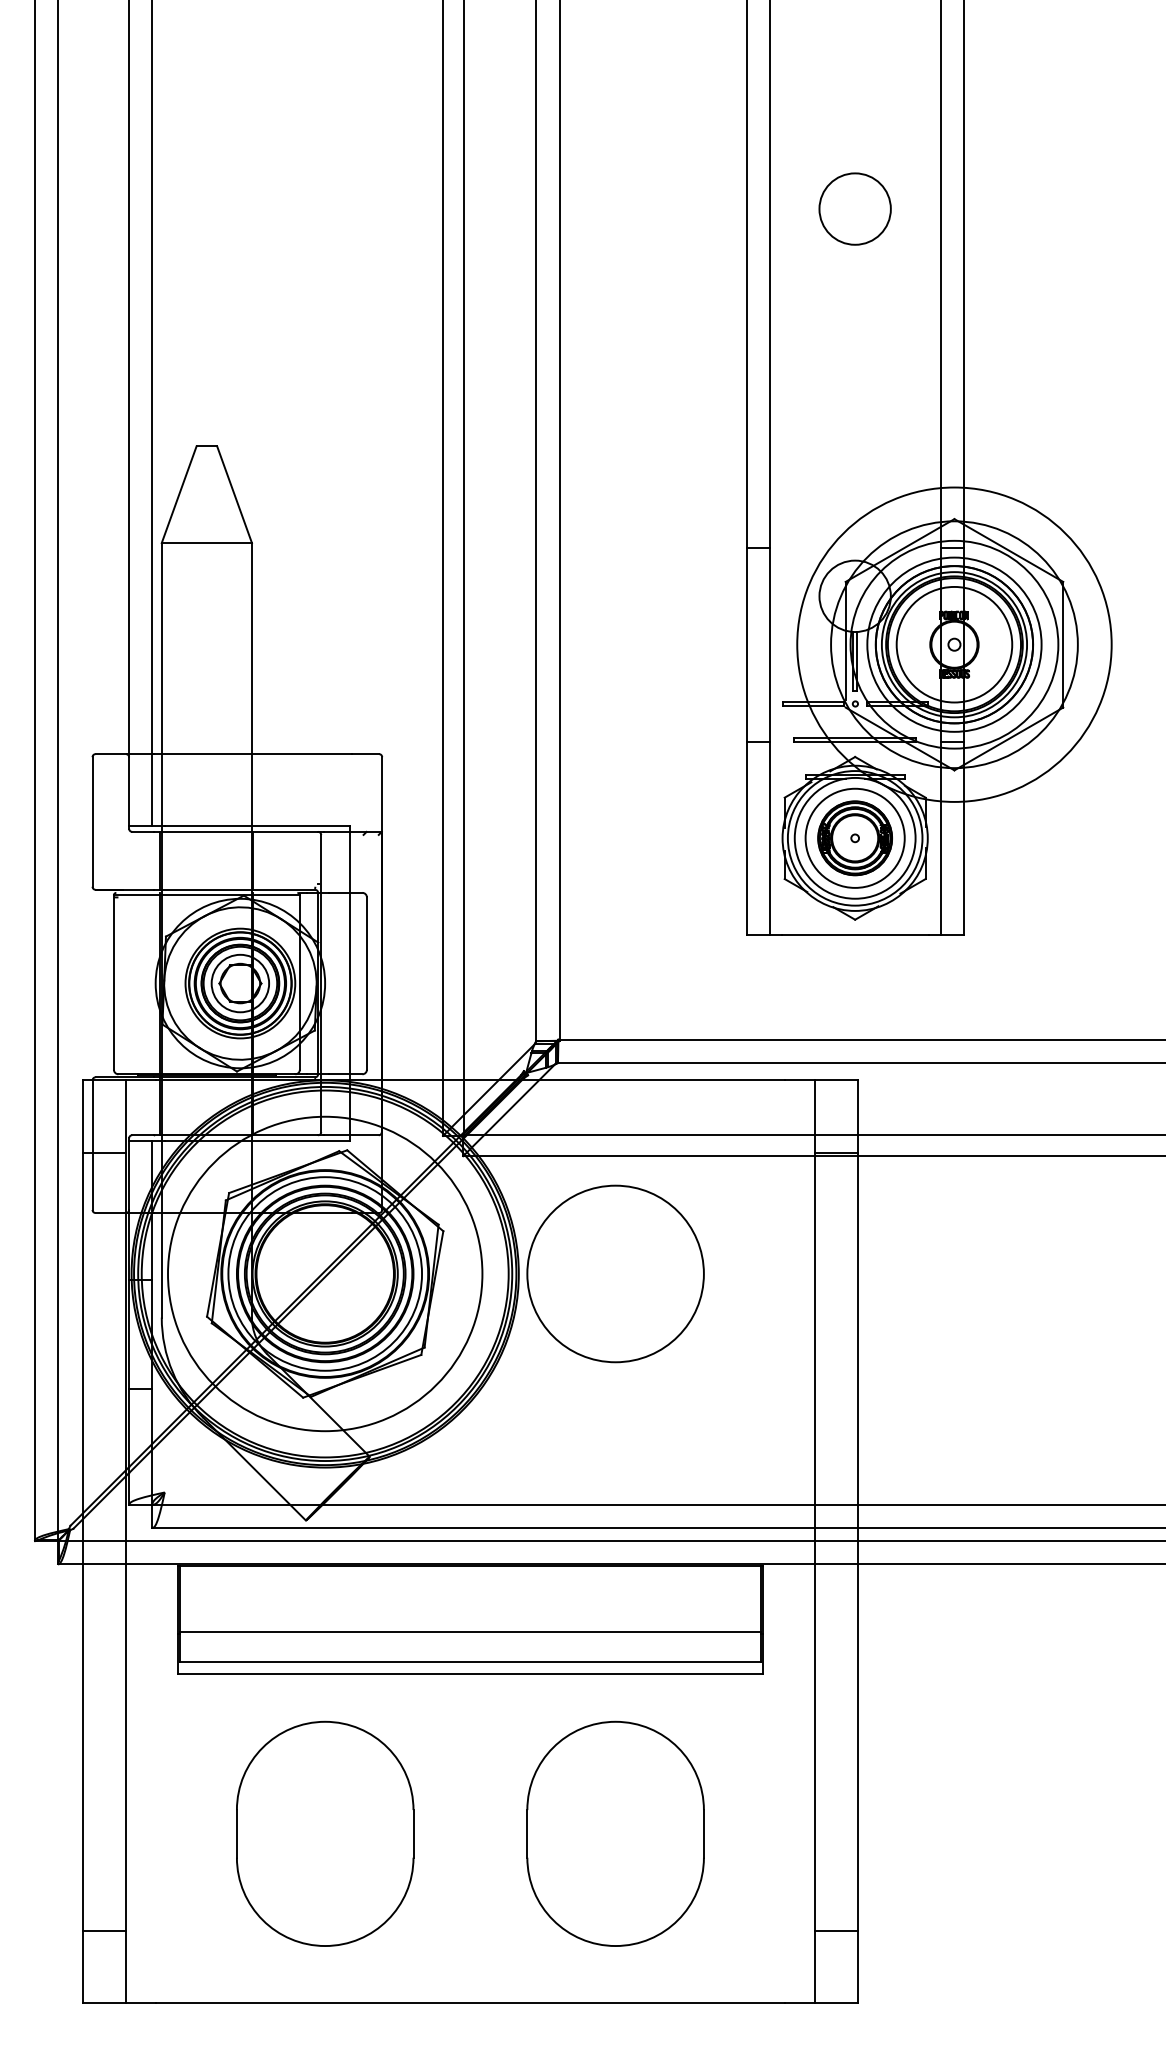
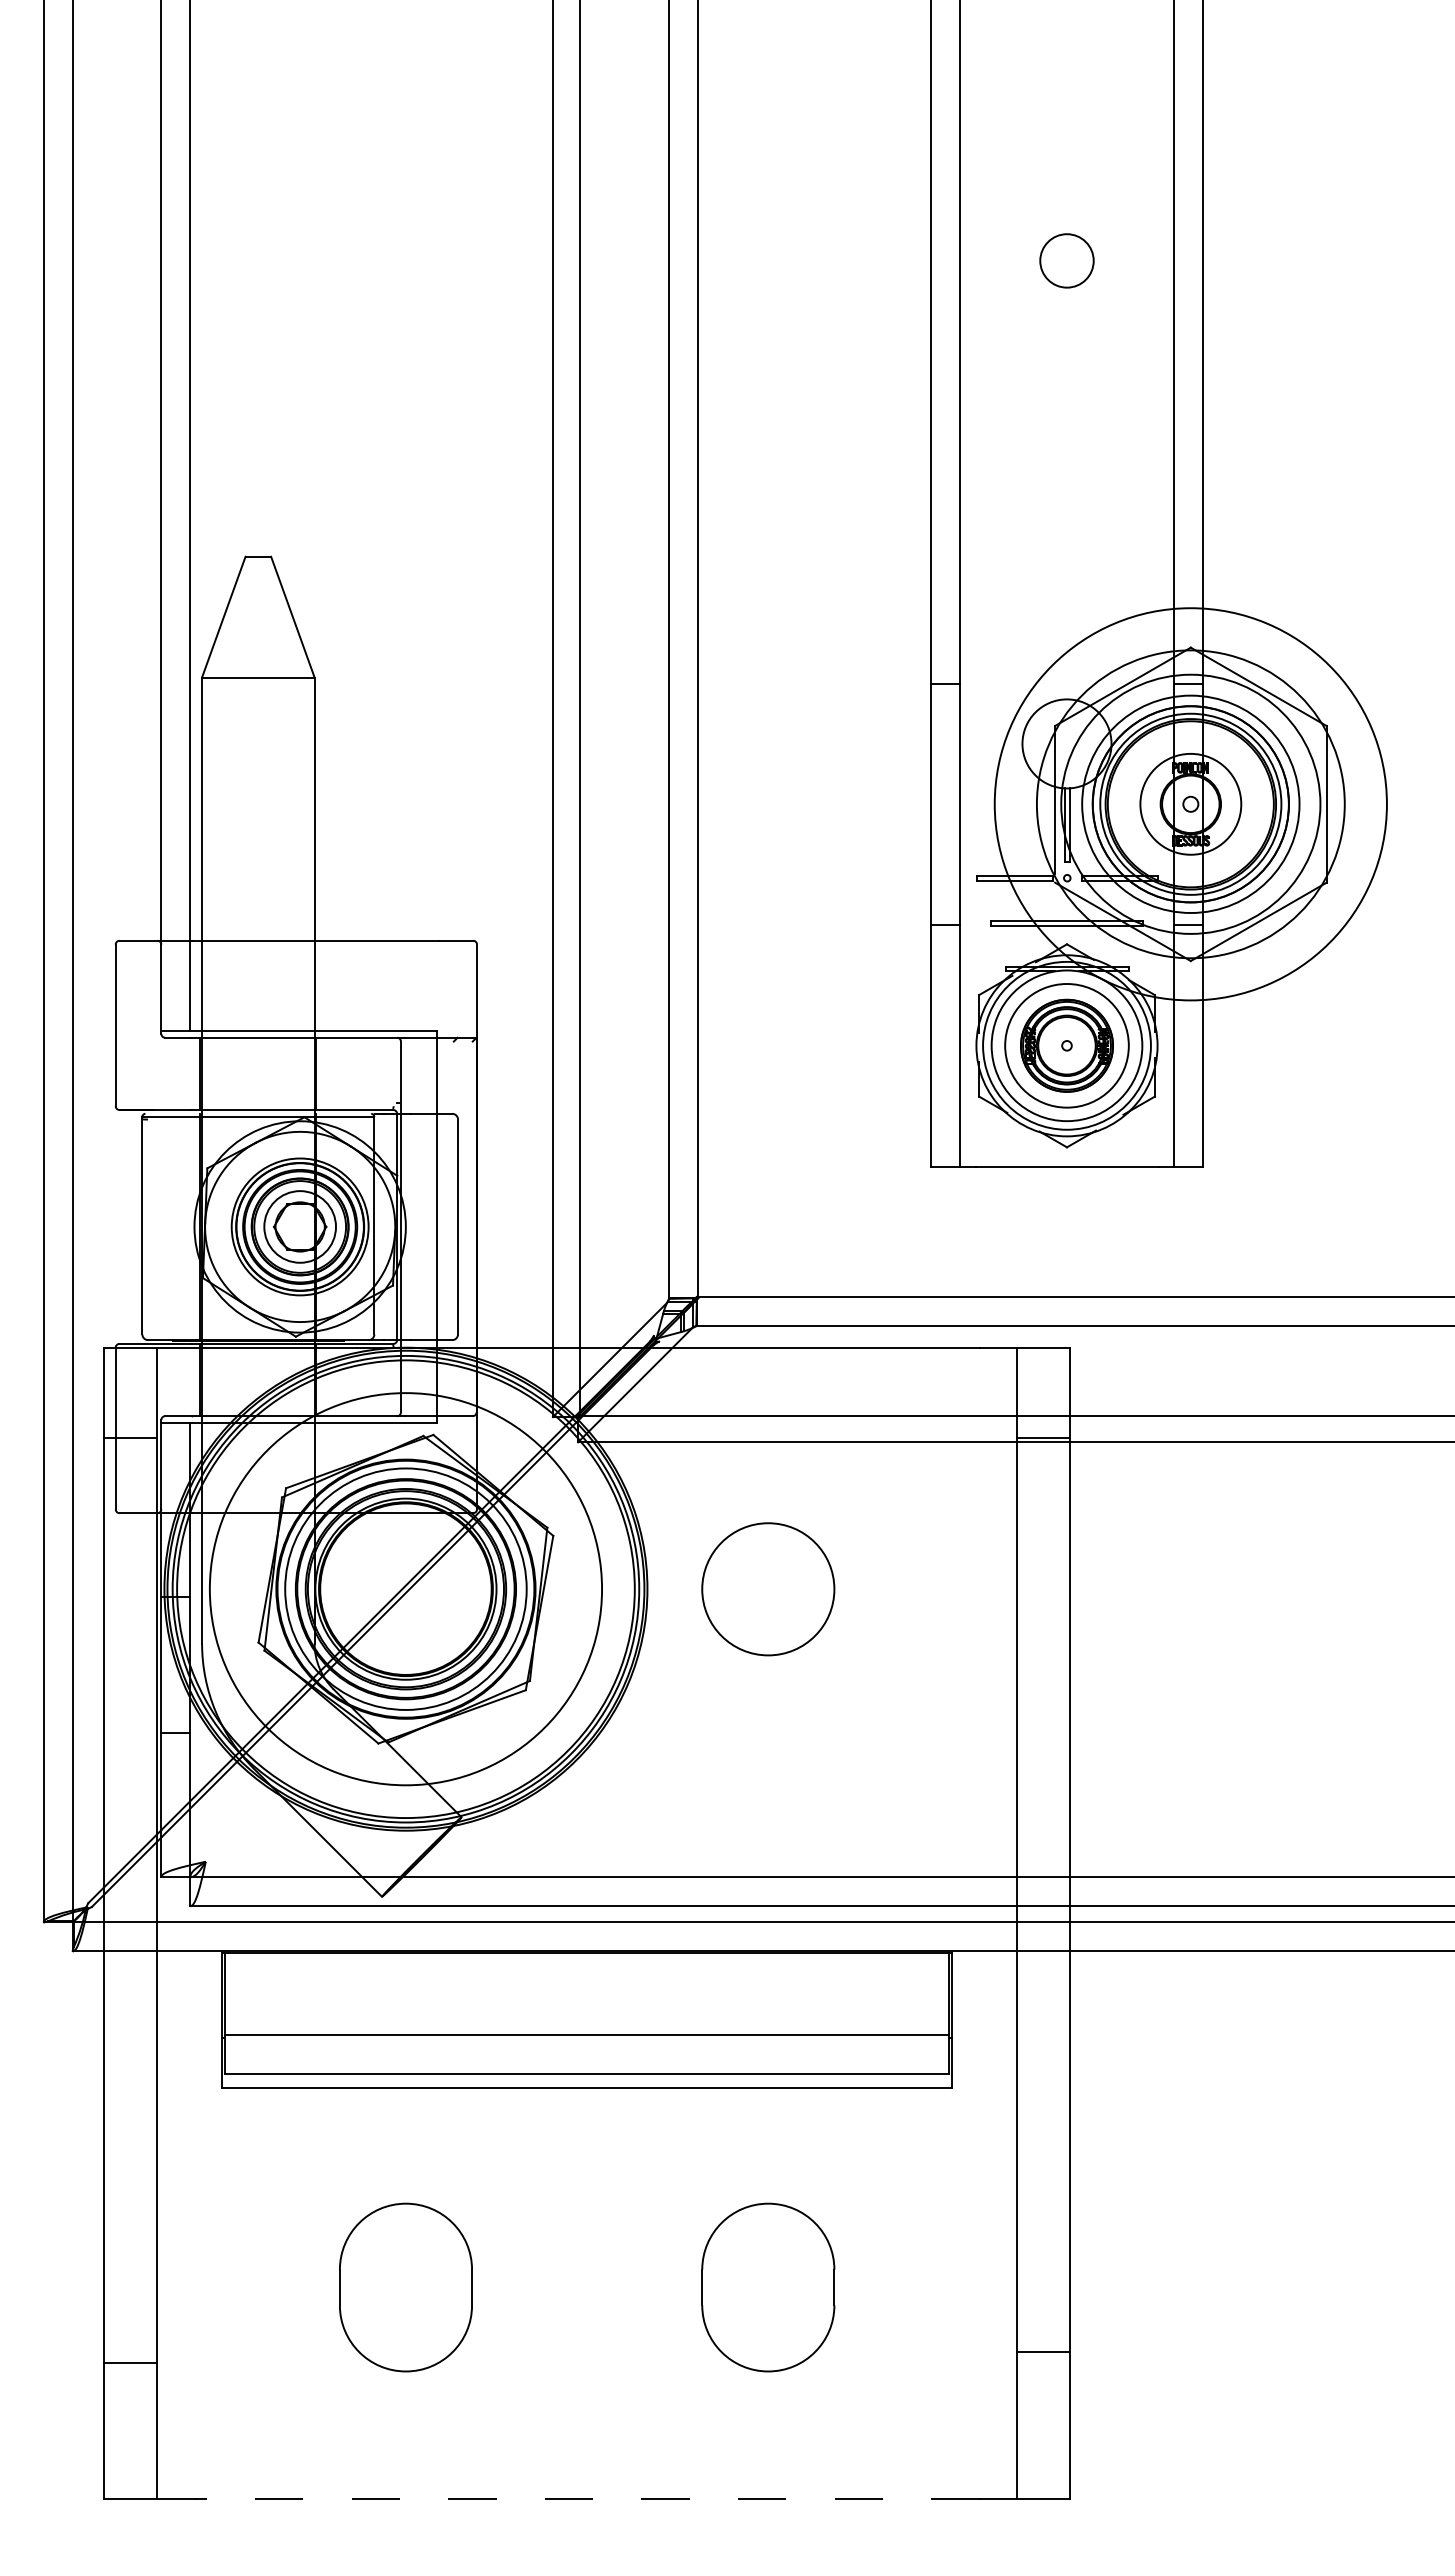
circle: (854, 208) -> (1066, 260), size x0.6
circle: (954, 644) -> (1190, 804), size x0.7
circle: (615, 1274) -> (768, 1589), size x0.6
part: (324, 1833) -> (405, 2287), size x0.6
part: (615, 1833) -> (768, 2287), size x0.6
line: (104, 1930) -> (130, 2363), moved
line: (836, 1930) -> (1043, 2352), moved
line: (469, 2002) -> (586, 2498), solid -> dashed

